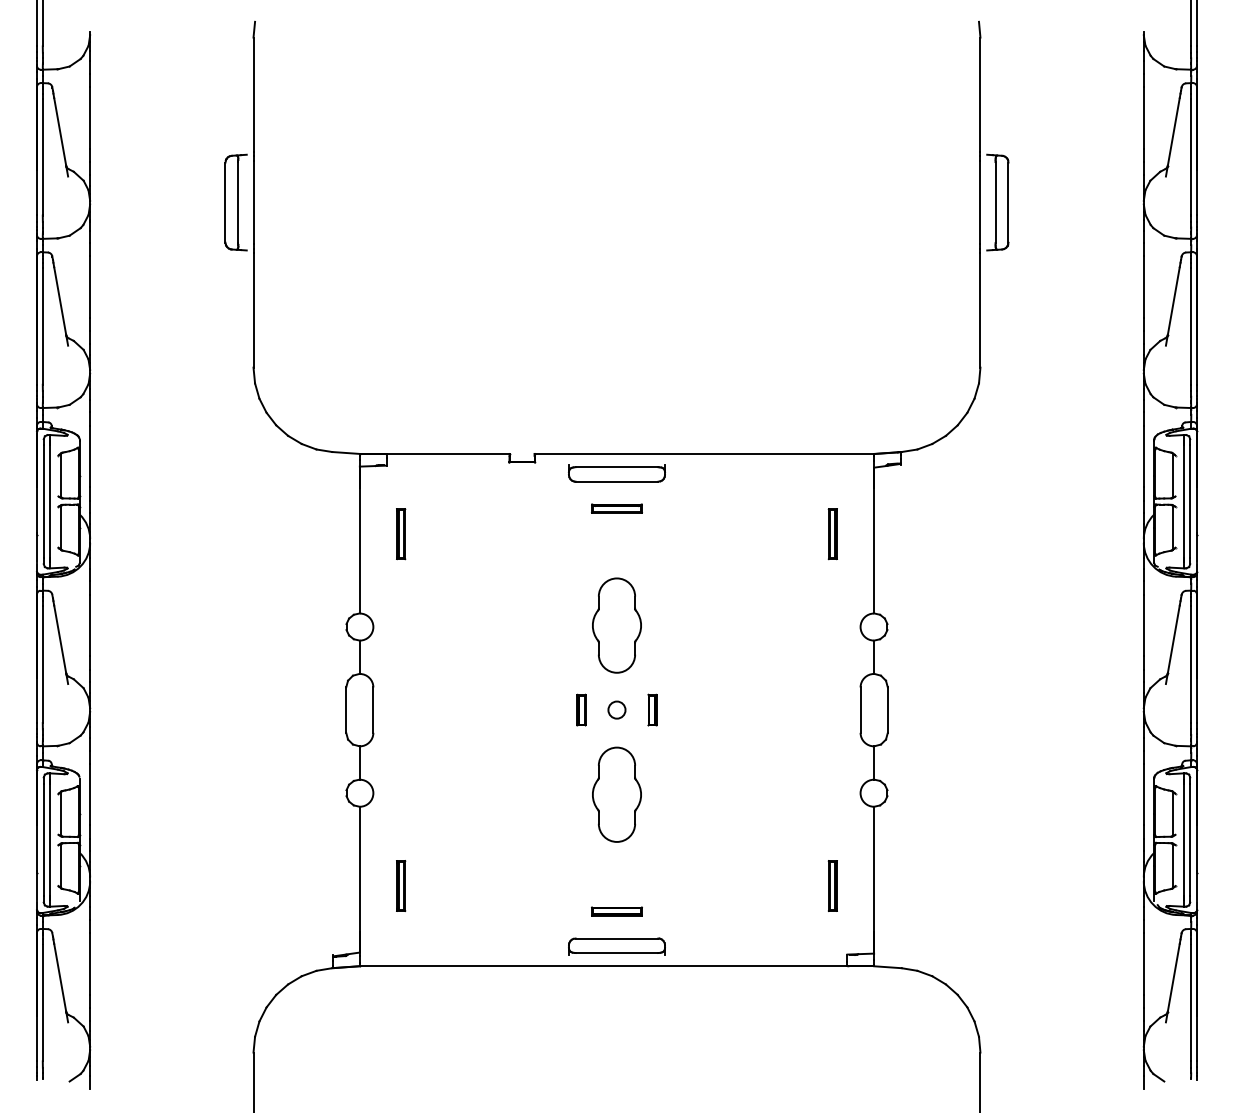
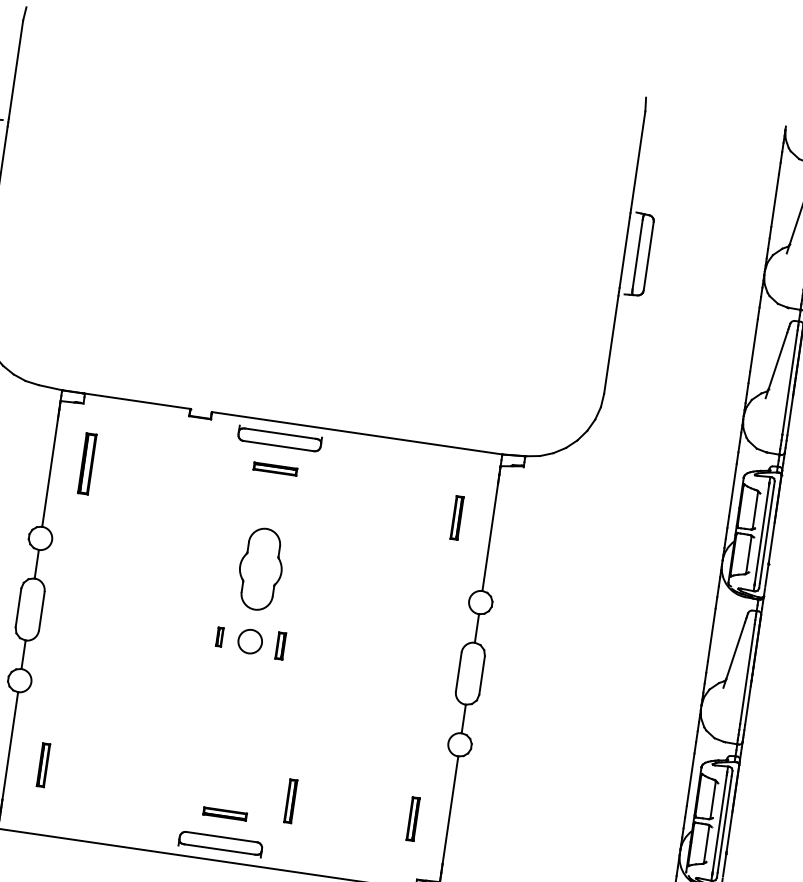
part: (401, 534) -> (87, 464), size x1.4
part: (581, 709) -> (219, 636), size x0.7
circle: (616, 709) -> (249, 641), size x1.6
part: (616, 794) -> (239, 713), removed
part: (689, 885) -> (290, 800), added

